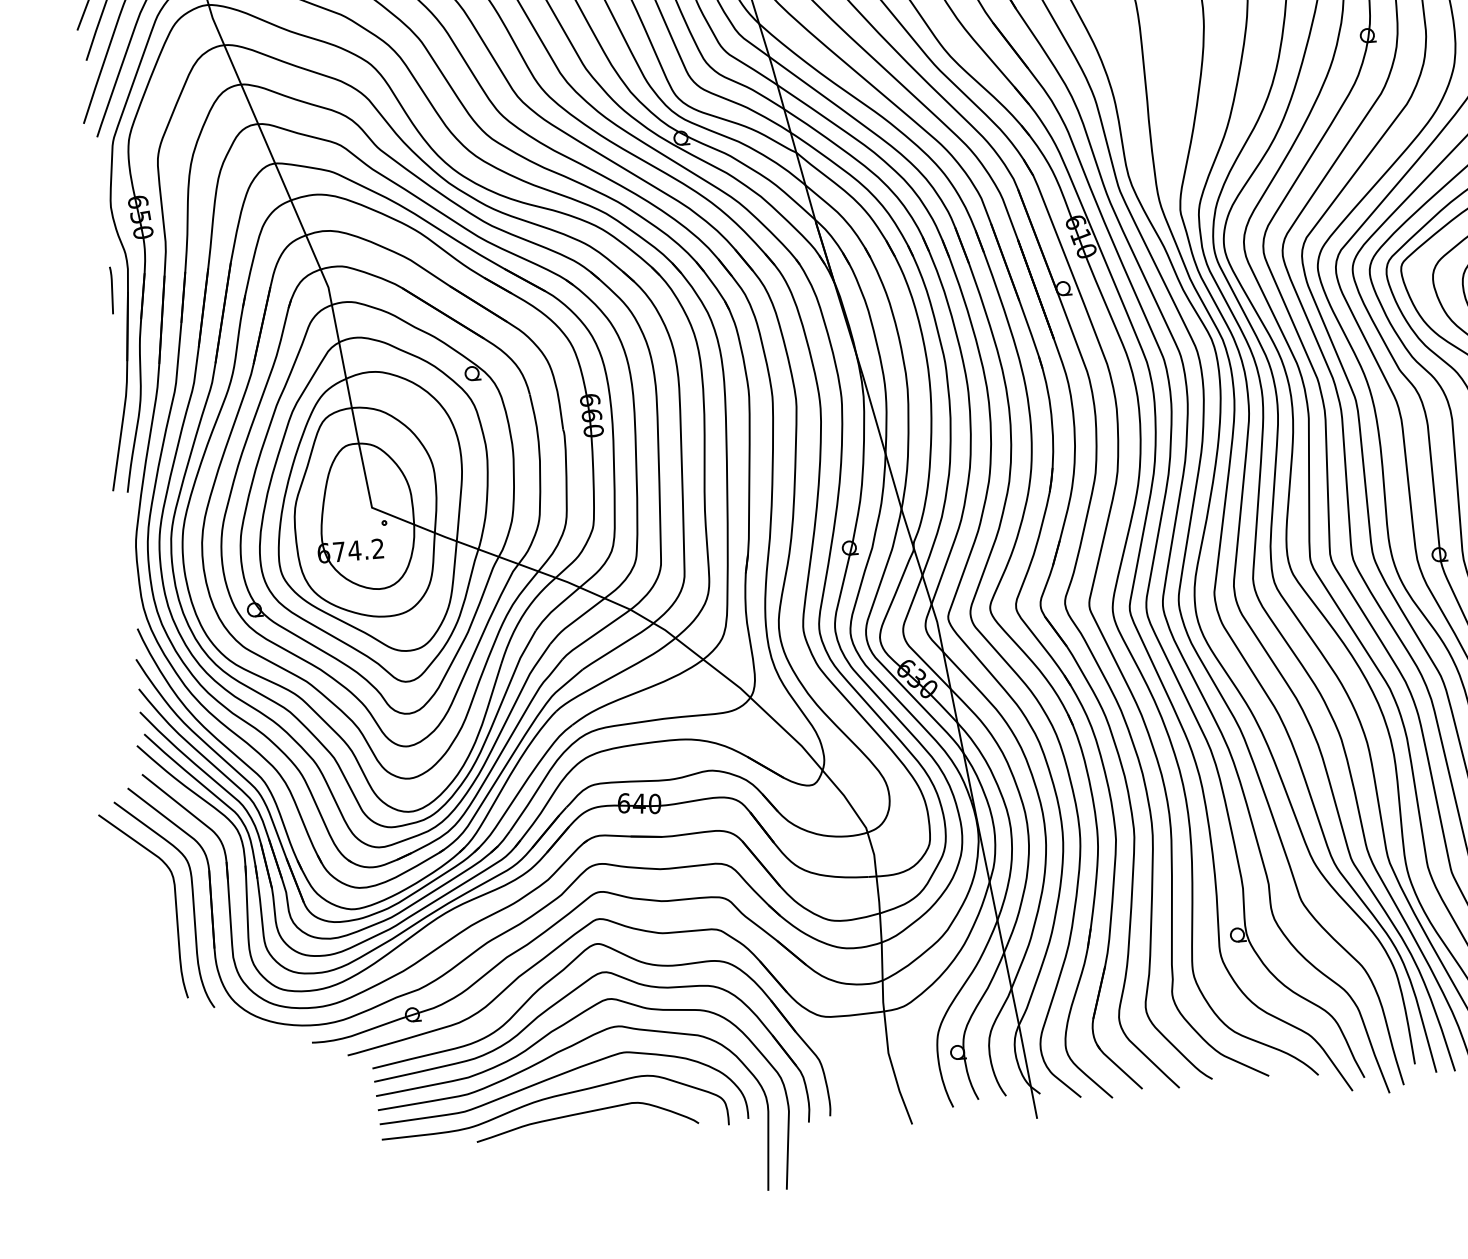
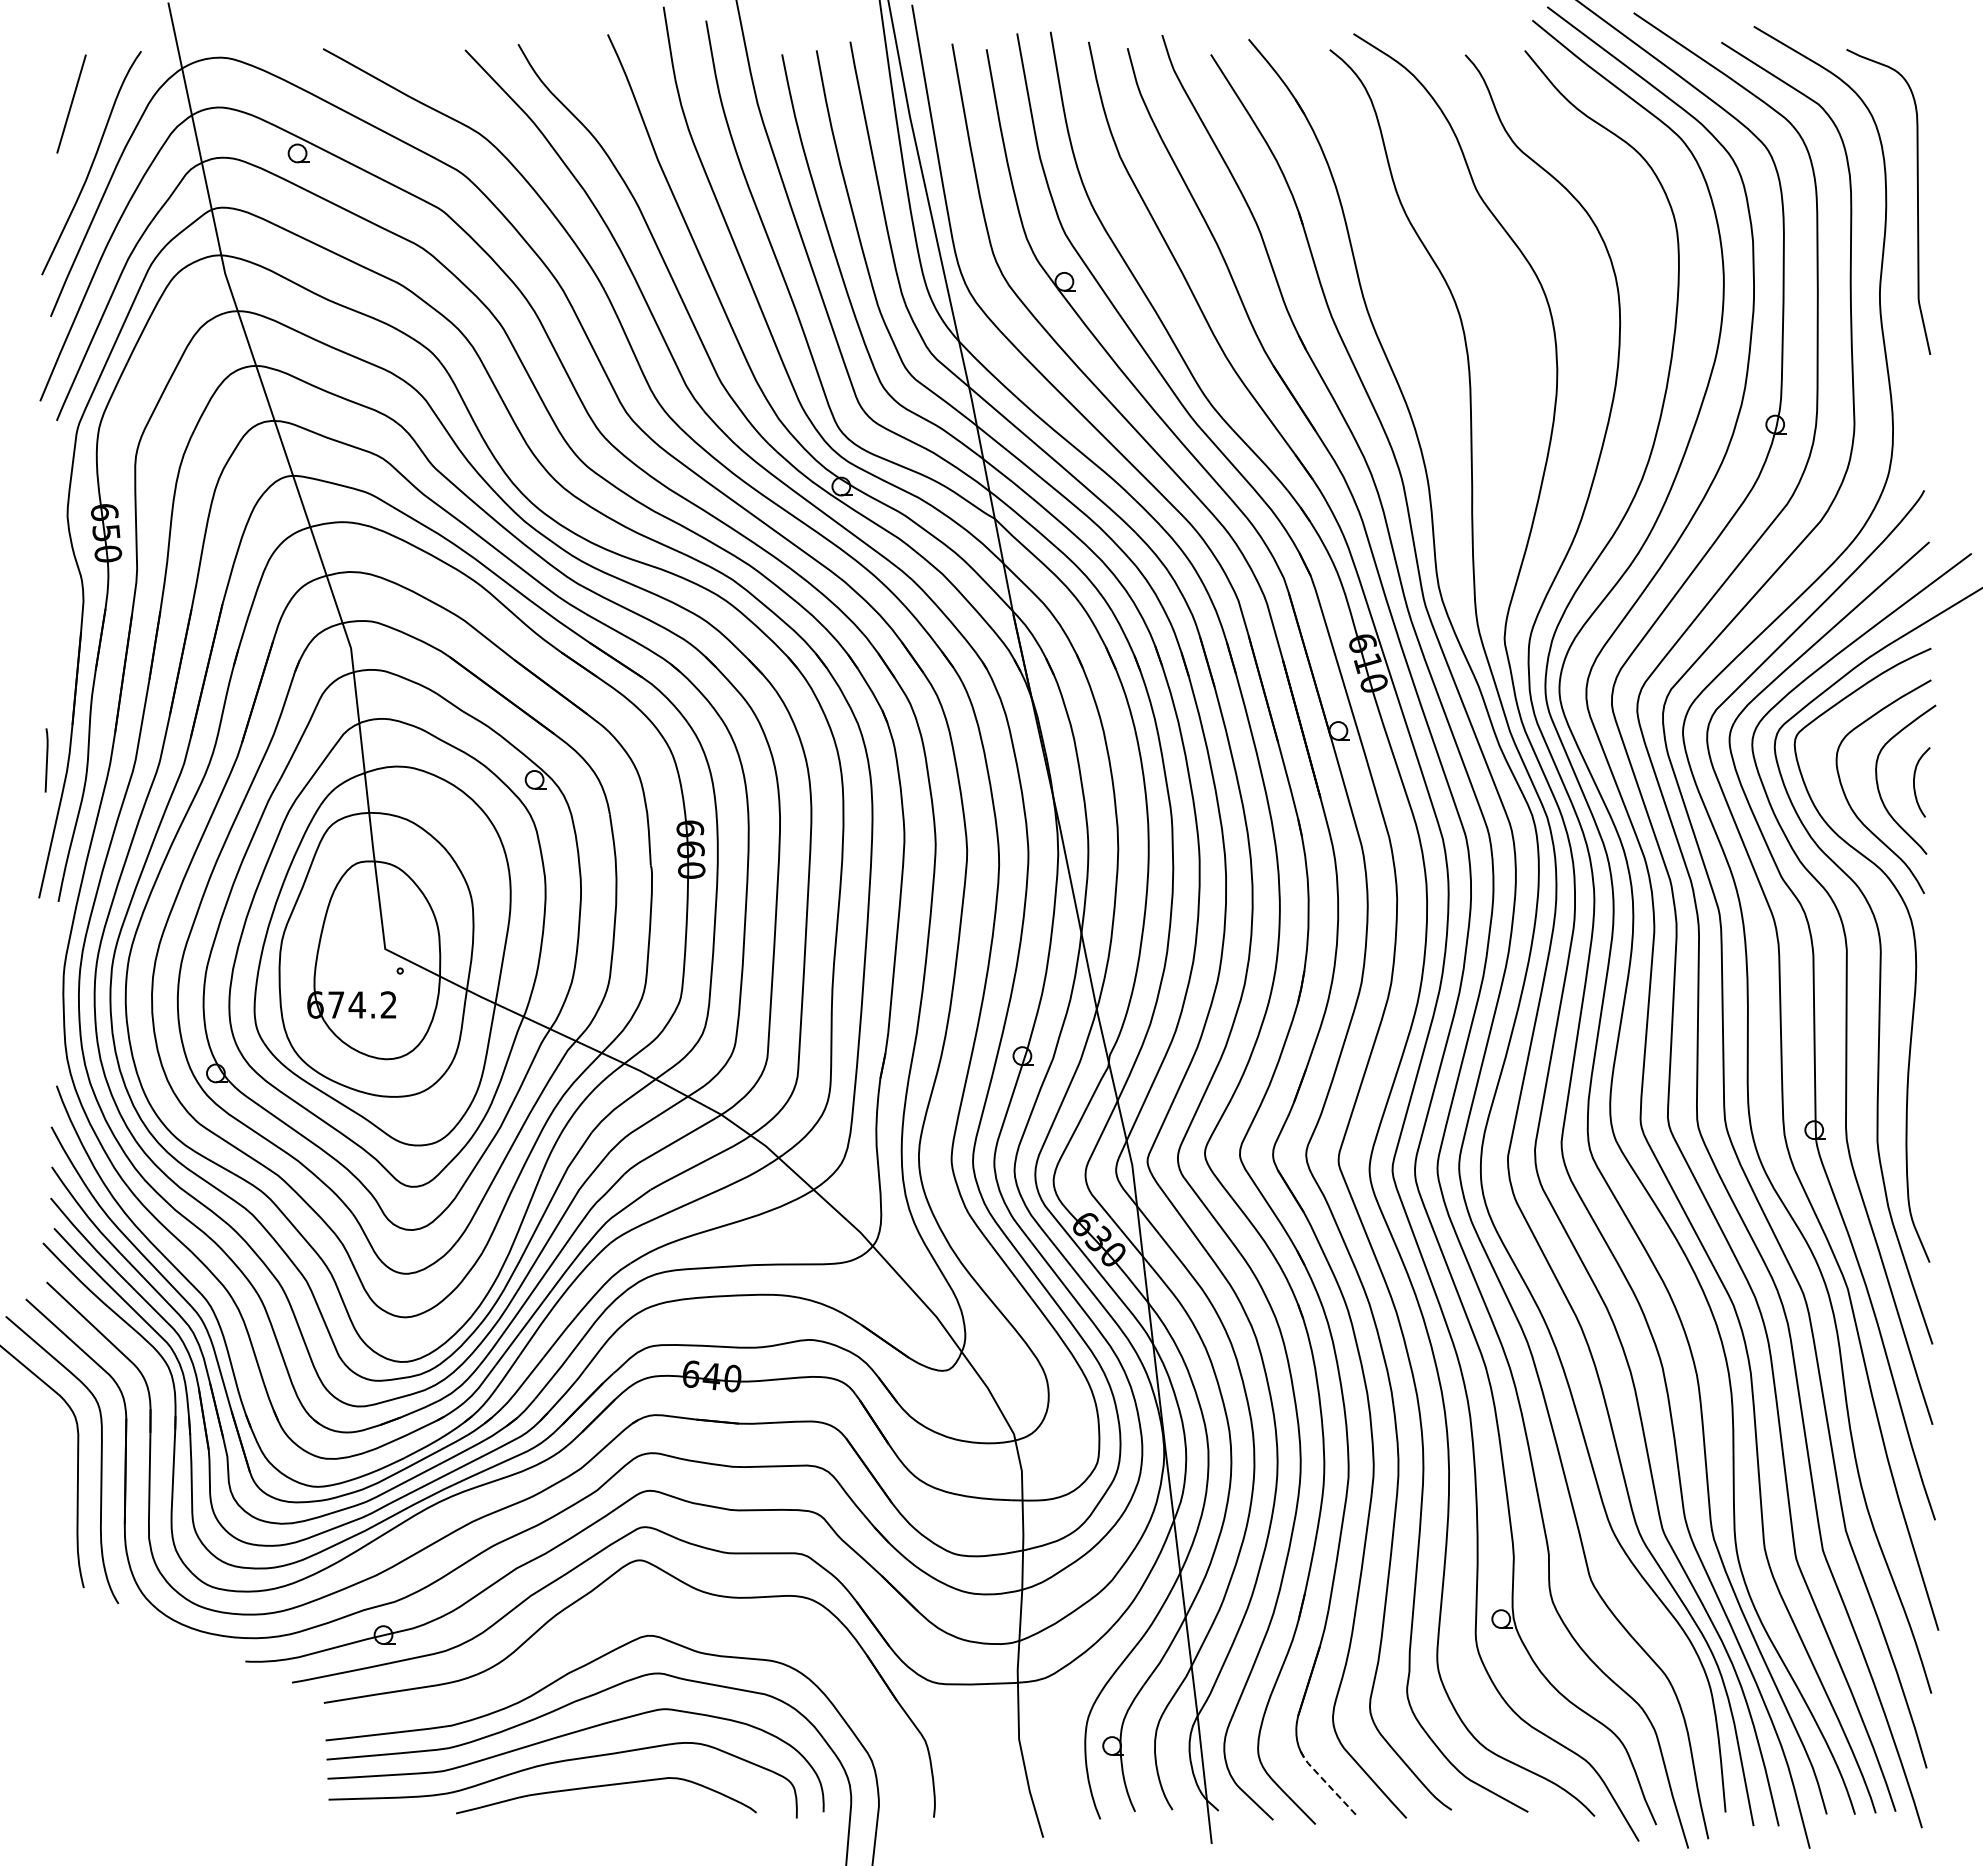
line: (111, 290) -> (46, 760), moved
part: (554, 1005) -> (575, 1638), removed
line: (1119, 1067) -> (1327, 1783), solid -> dashed

